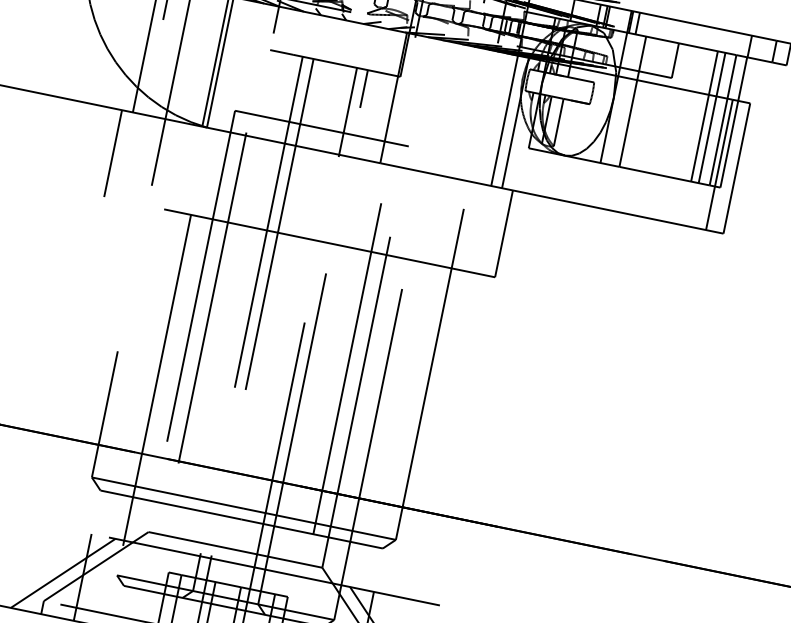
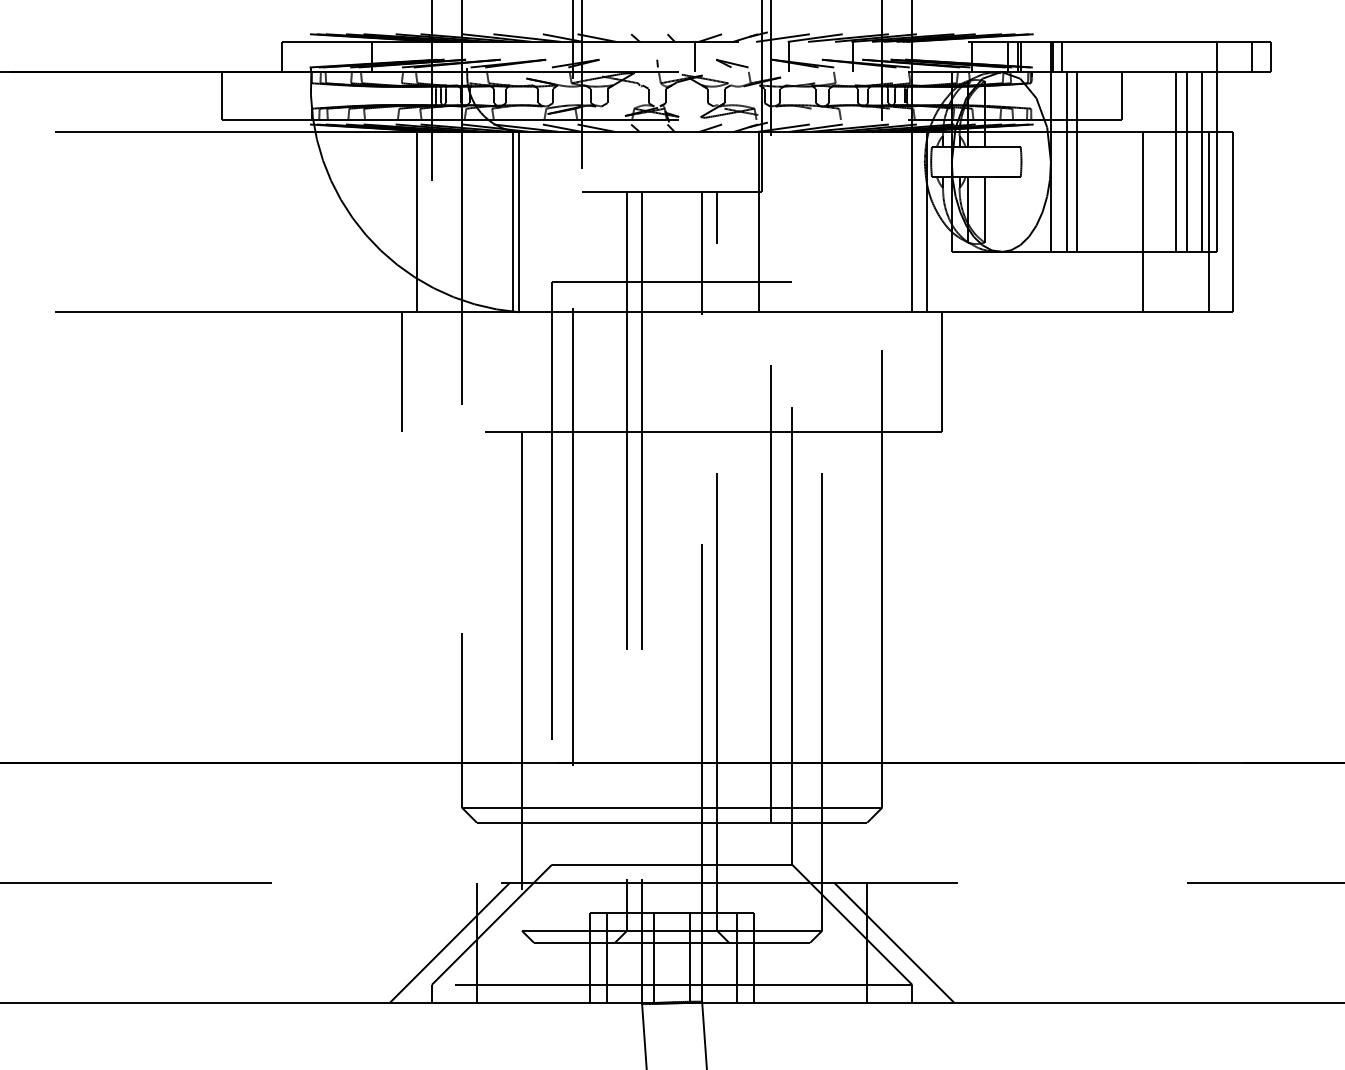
line: (625, 99) -> (1066, 161), added
line: (671, 155) -> (1143, 222), added

